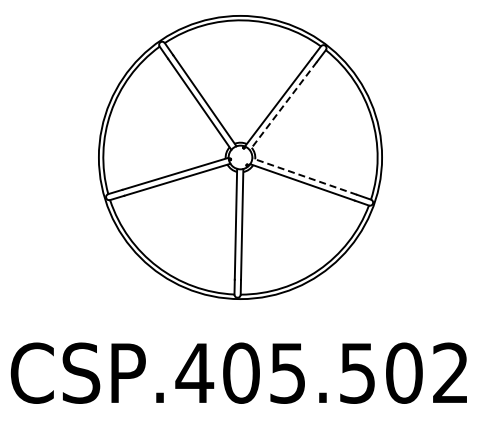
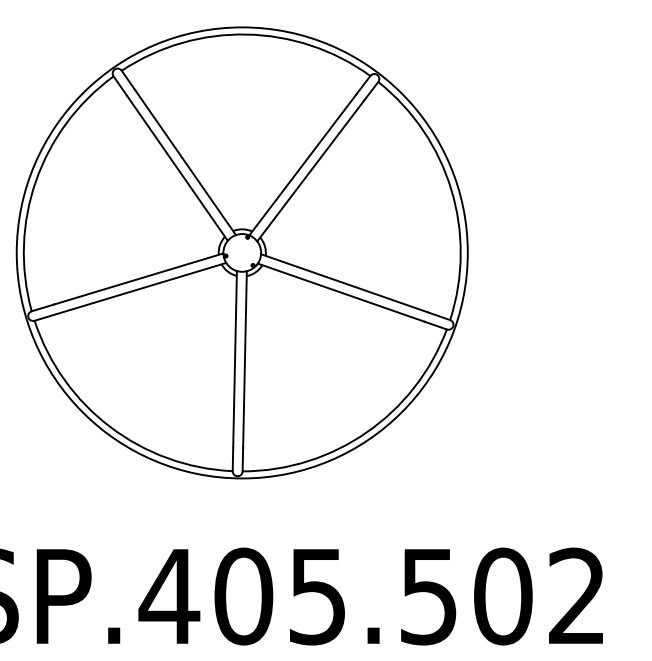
line: (283, 106) -> (310, 171), dashed -> solid
line: (304, 176) -> (344, 283), dashed -> solid

